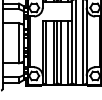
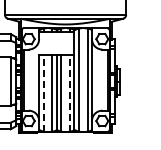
line: (46, 53) -> (43, 93), solid -> dashed
line: (67, 53) -> (69, 93), solid -> dashed

